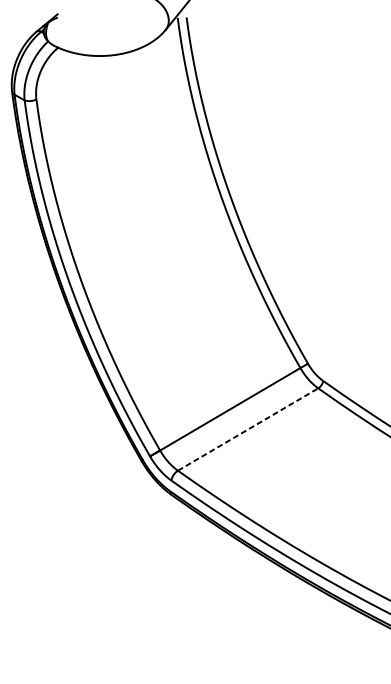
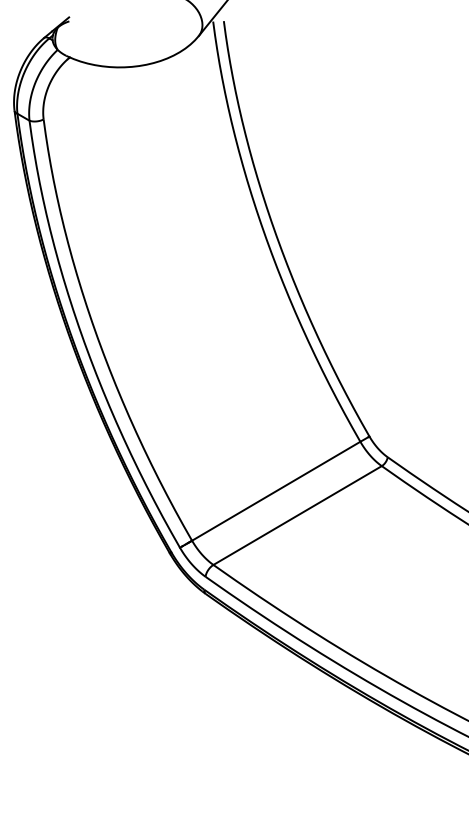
line: (248, 429) -> (297, 515), dashed -> solid

